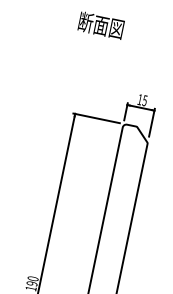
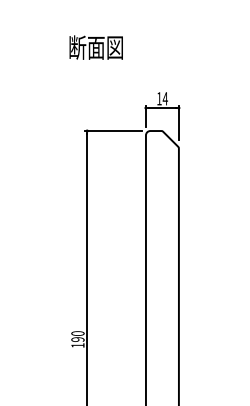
text: (100, 25) -> (95, 47), moved
text: (144, 100) -> (164, 98), 15 -> 14

